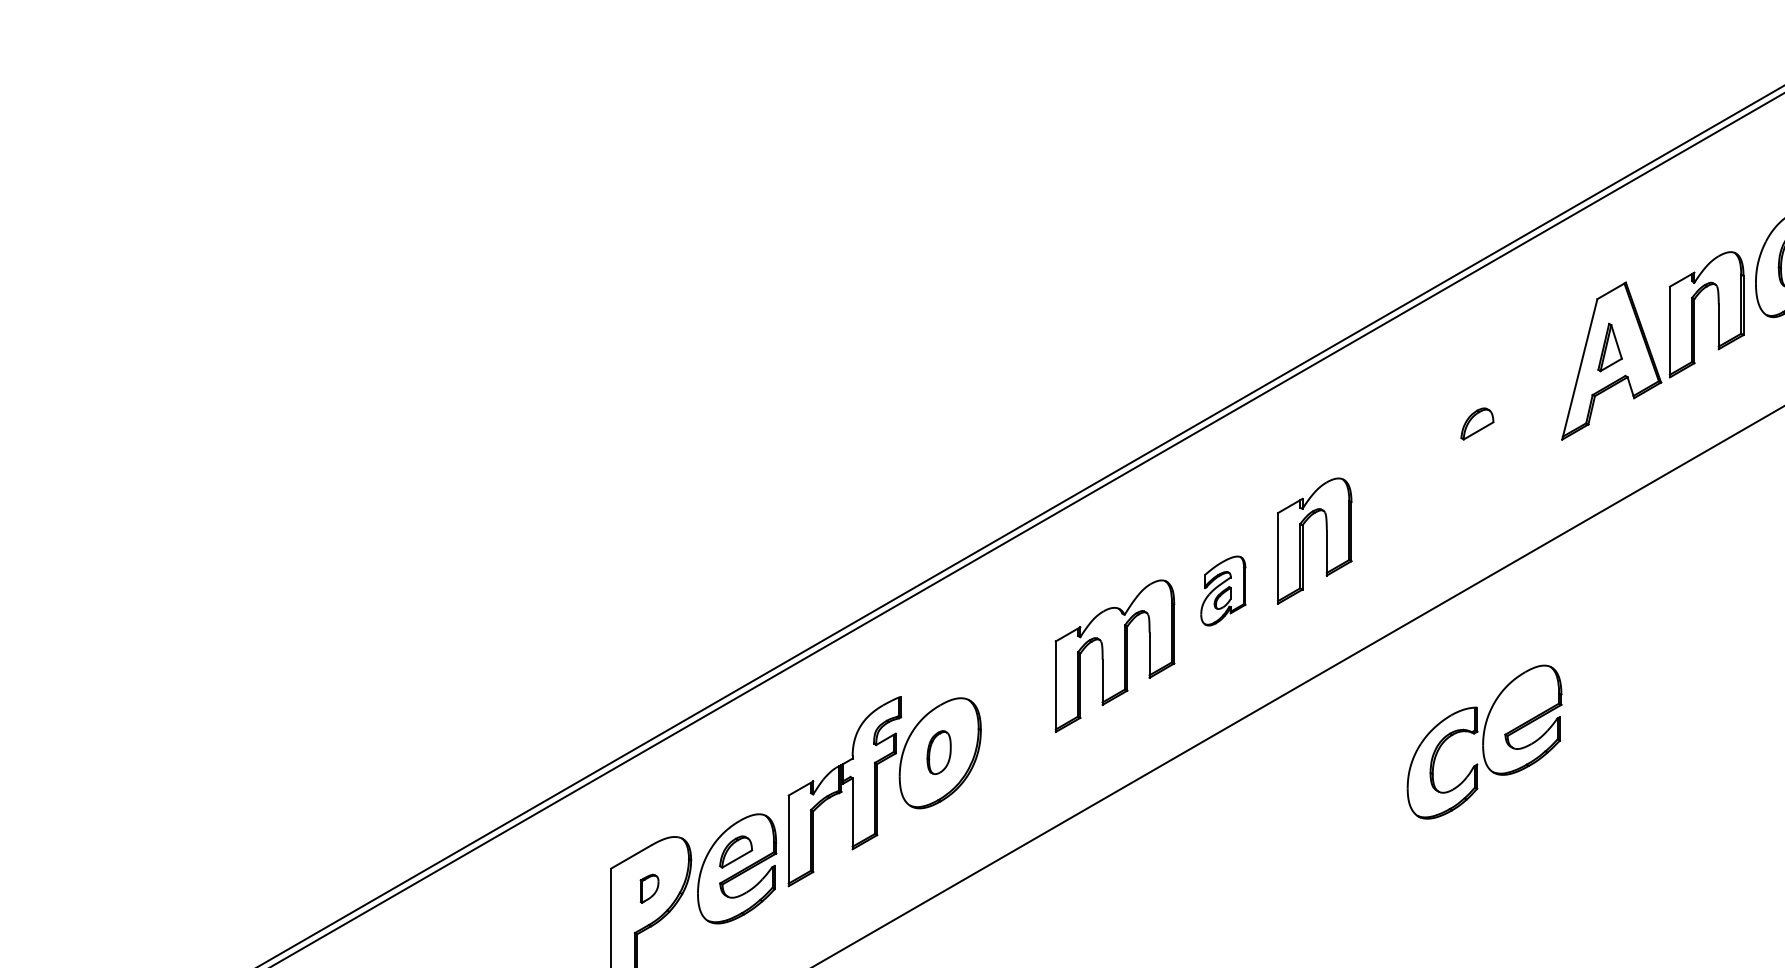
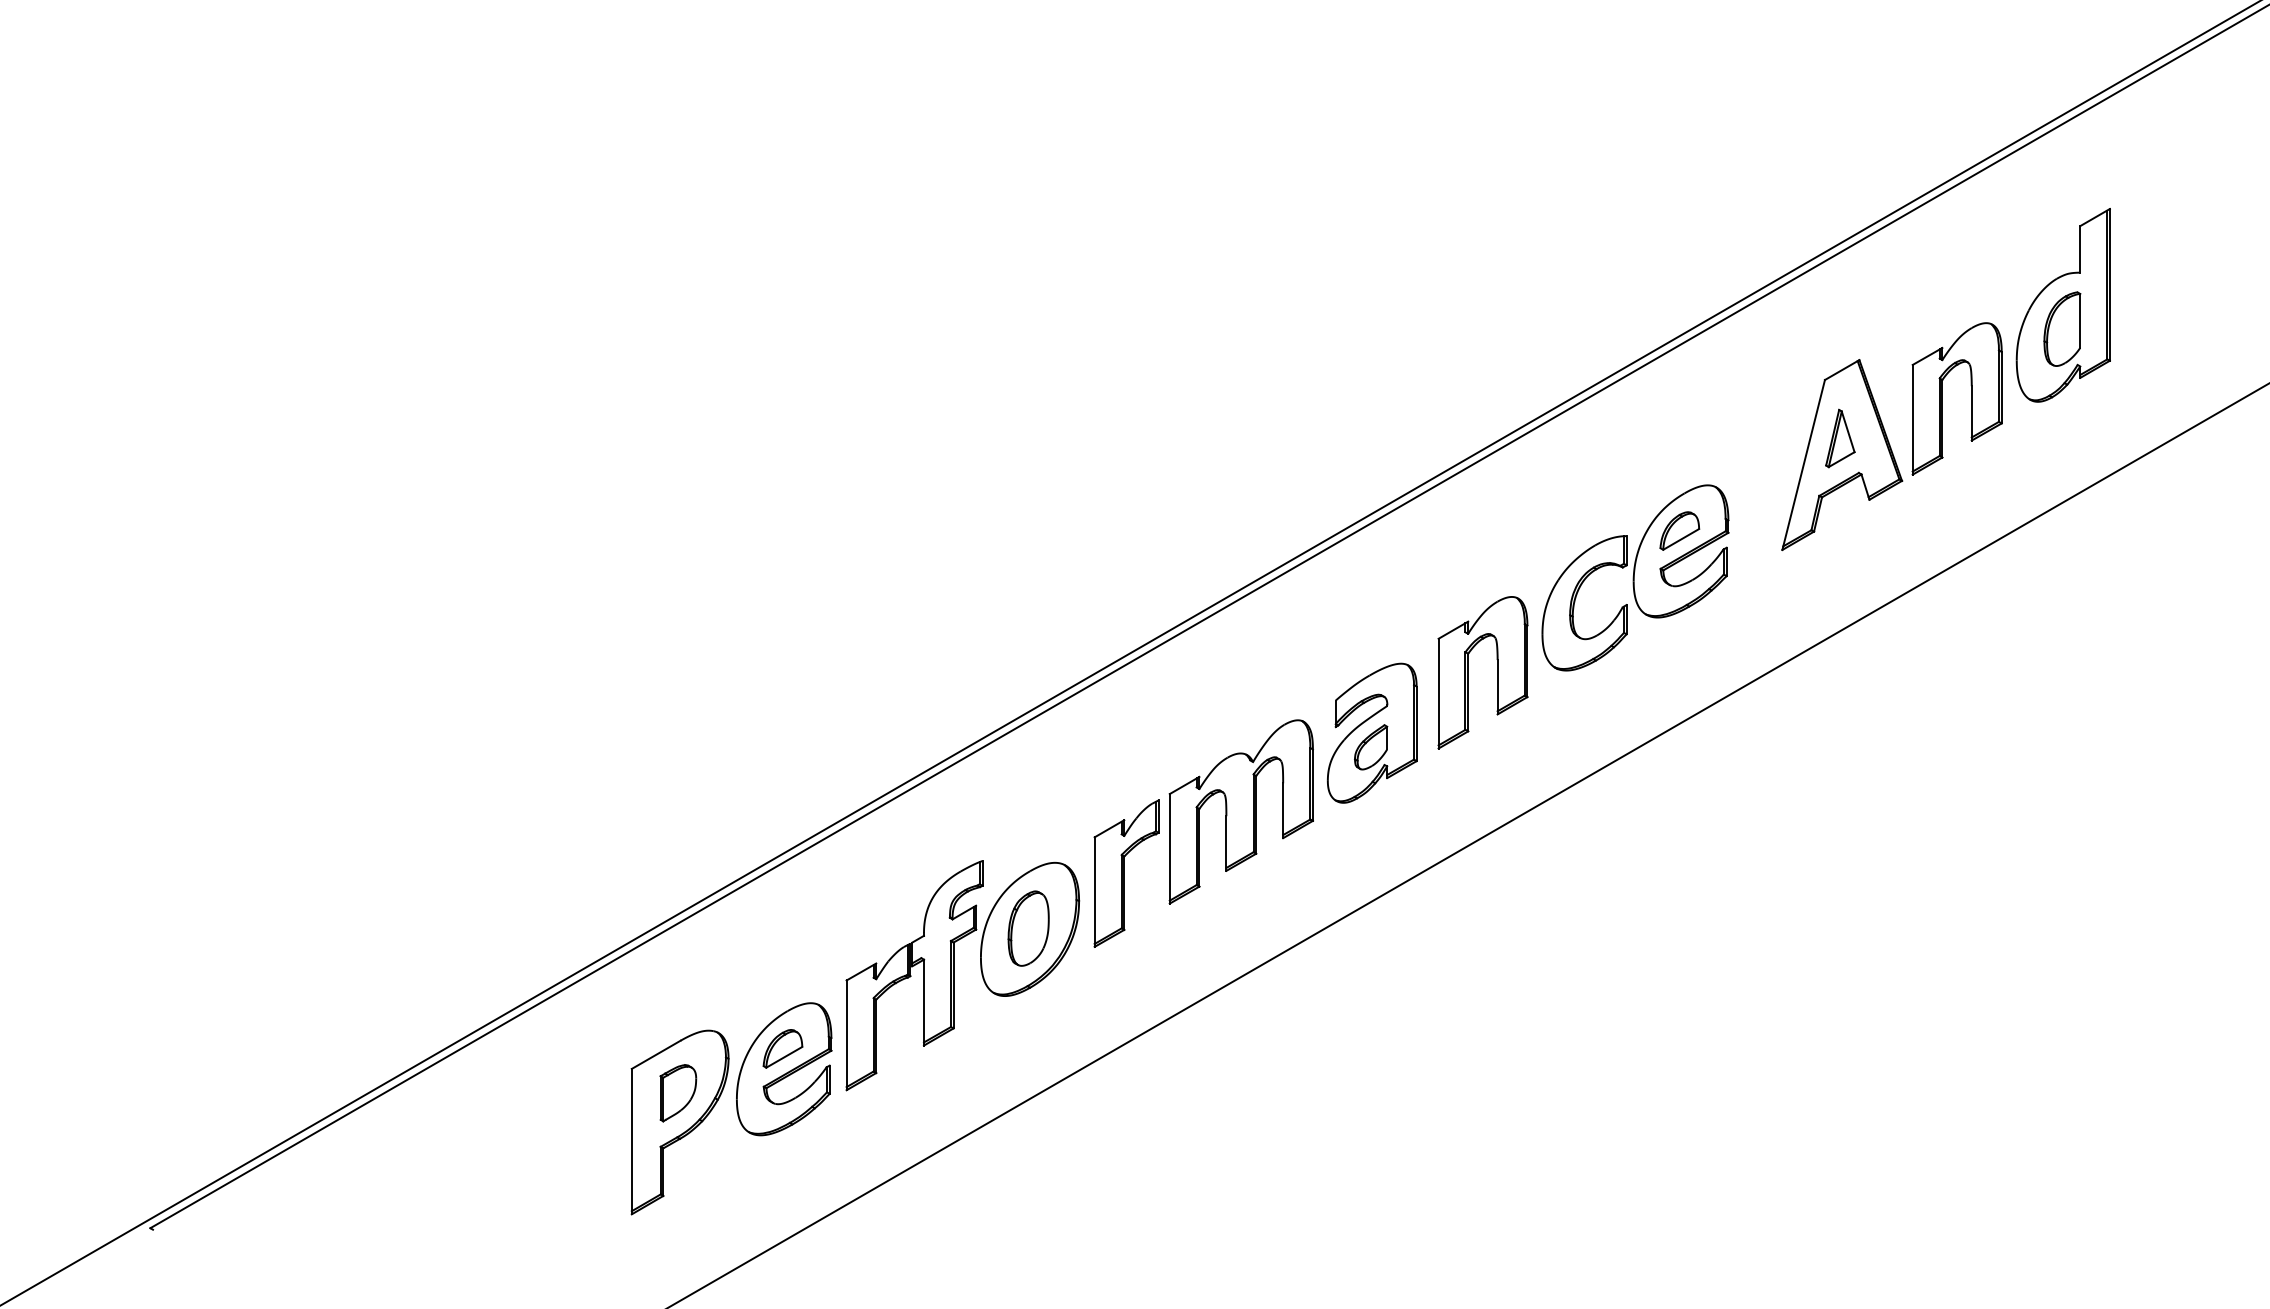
part: (1223, 590) -> (1372, 732), size x1.67
part: (1020, 707) -> (1126, 873), added
part: (1484, 741) -> (1635, 577), moved
part: (939, 752) -> (1028, 928), size x1.43
part: (649, 888) -> (678, 1093), size x1.67

